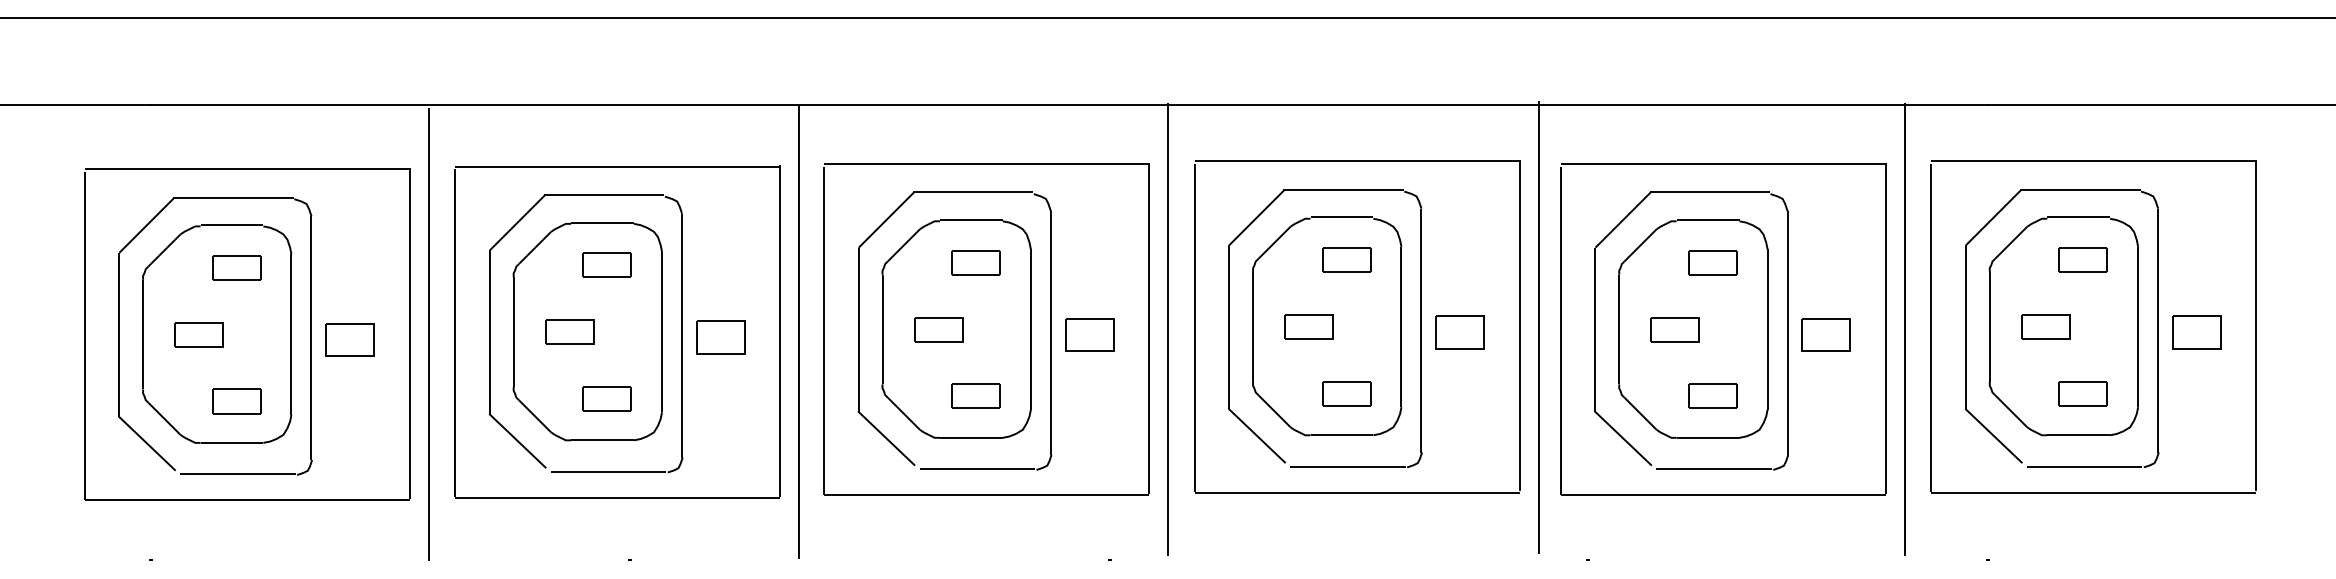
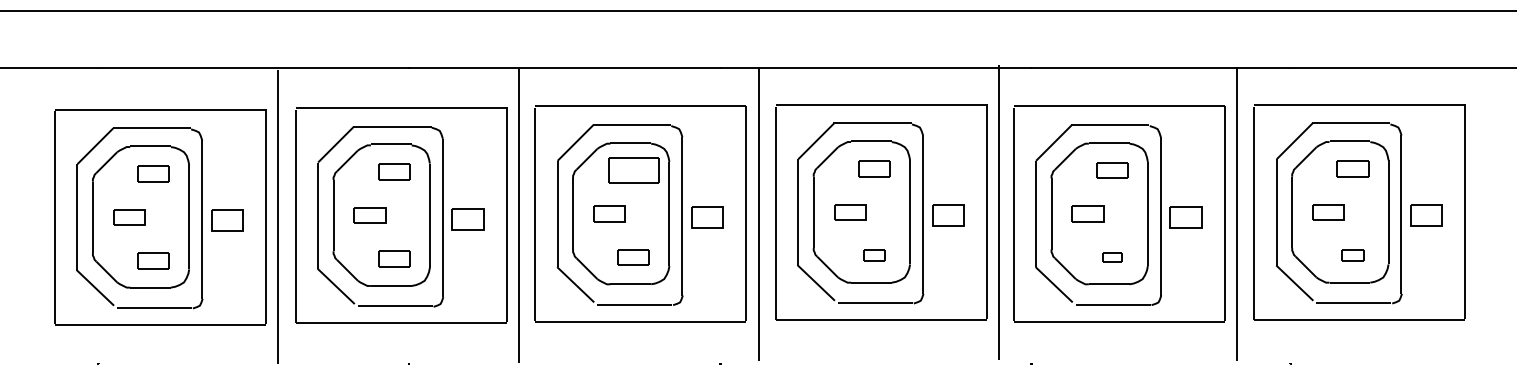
part: (975, 262) -> (633, 170), size x1.6
part: (1346, 393) -> (874, 255), size x0.7
part: (2082, 393) -> (1352, 255), size x0.7
part: (1713, 396) -> (1112, 257), size x0.6

